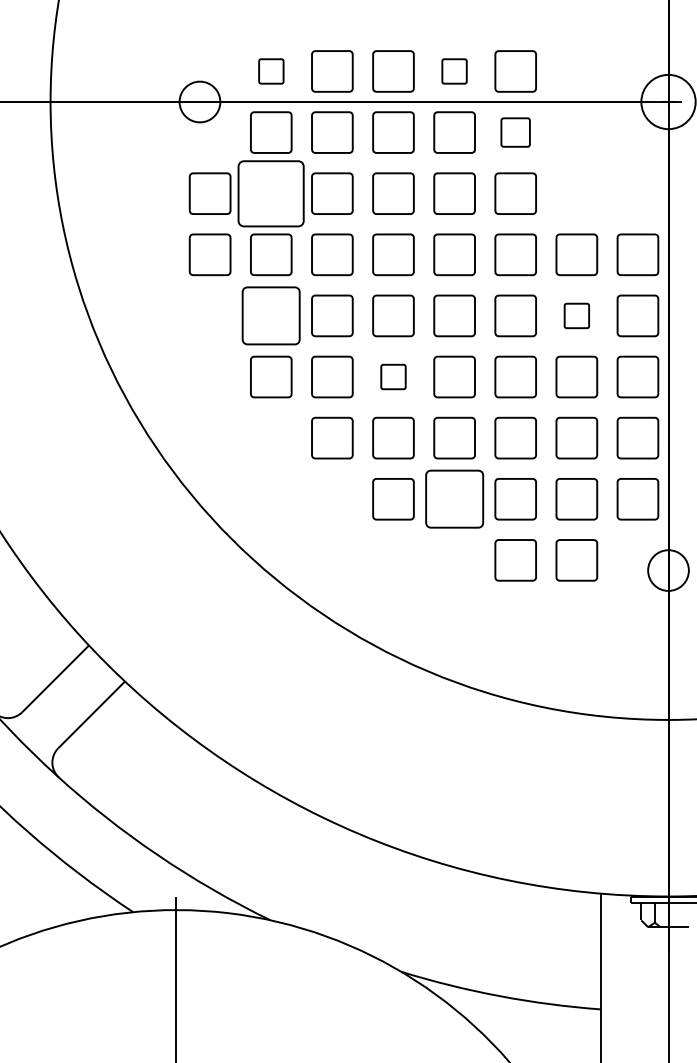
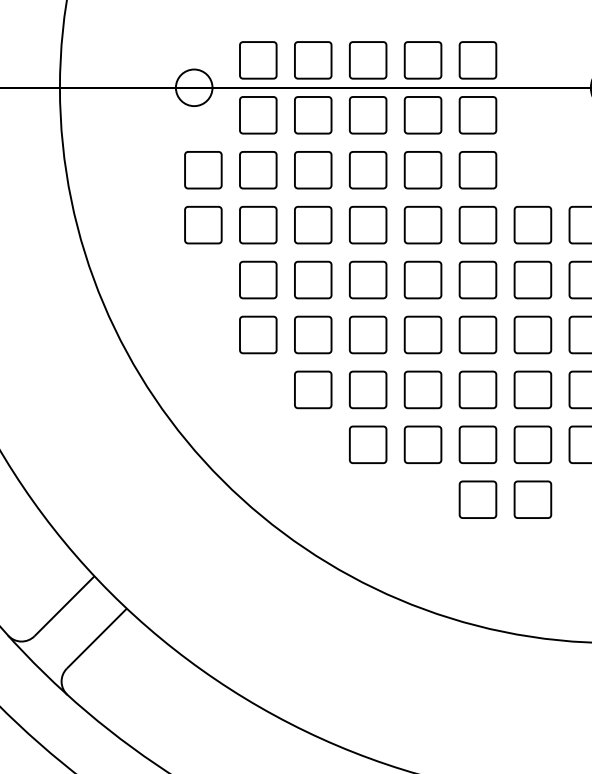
part: (271, 71) -> (258, 60), size x1.67
part: (454, 71) -> (422, 60), size x1.67
part: (515, 132) -> (477, 115), size x1.43
part: (271, 193) -> (258, 170), size x0.62
part: (271, 315) -> (258, 279), size x0.71
part: (576, 315) -> (532, 279), size x1.67
part: (393, 376) -> (368, 334), size x1.67
part: (454, 499) -> (422, 445), size x0.71

